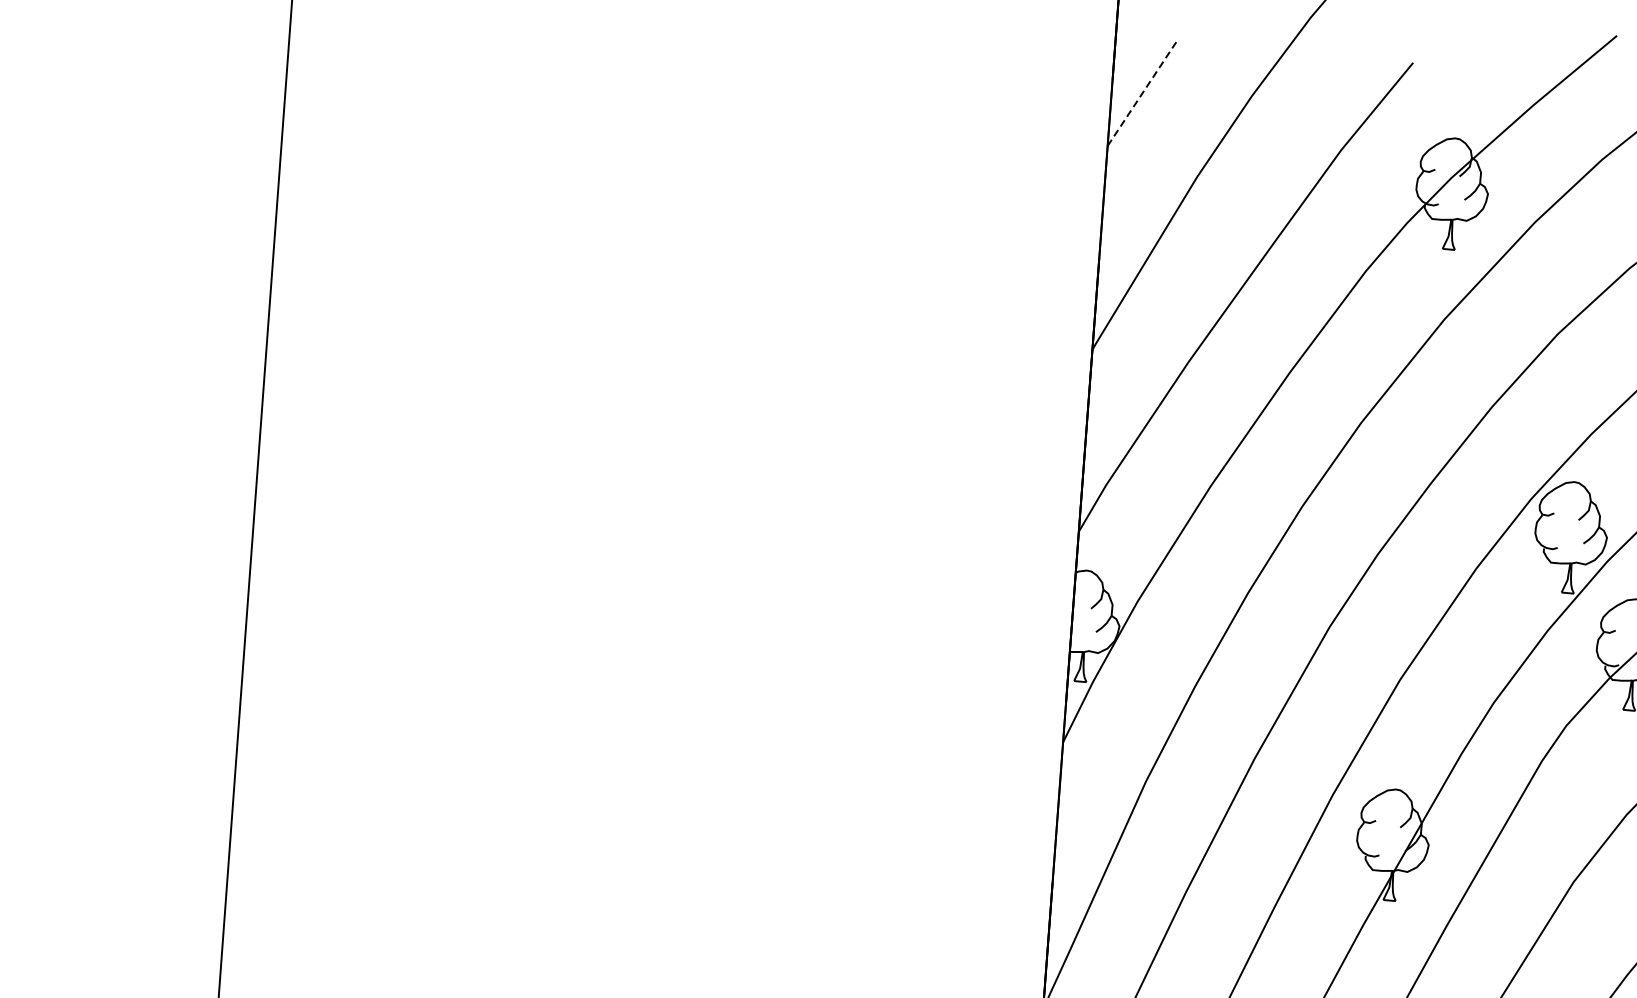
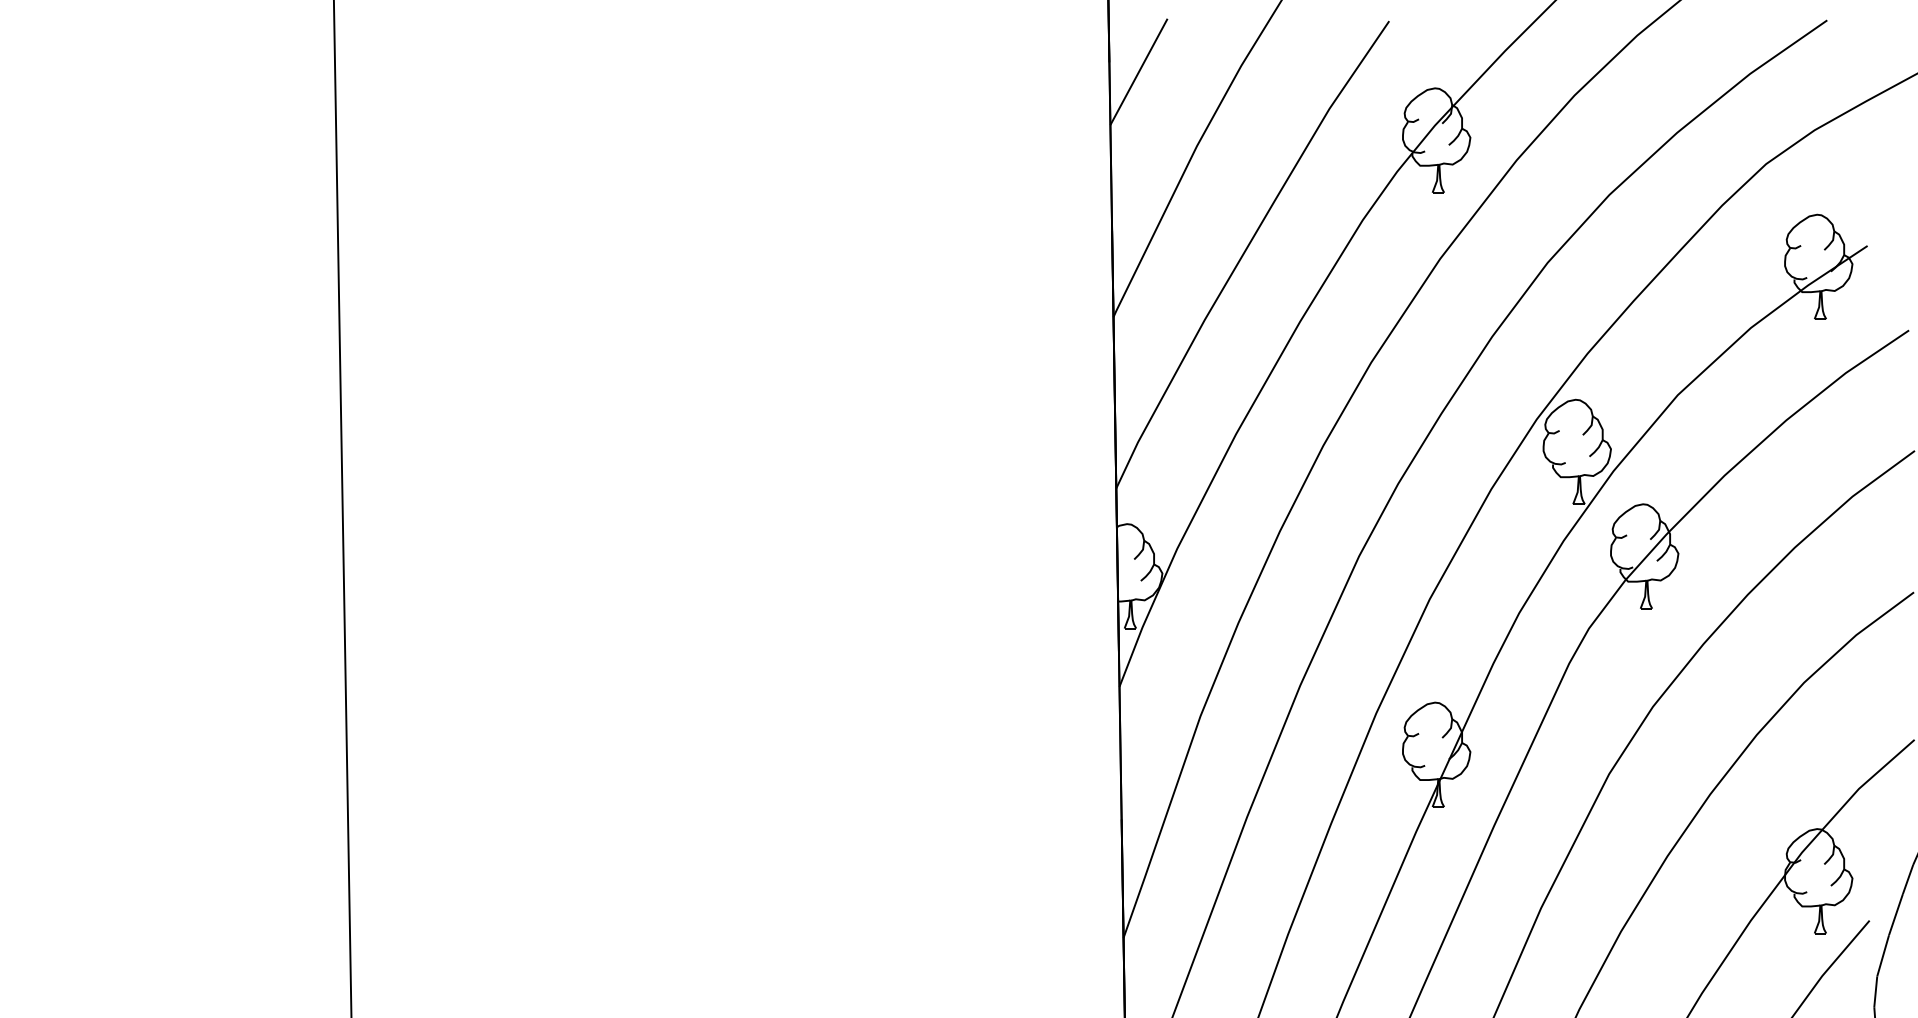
line: (1143, 92) -> (1139, 71), dashed -> solid

